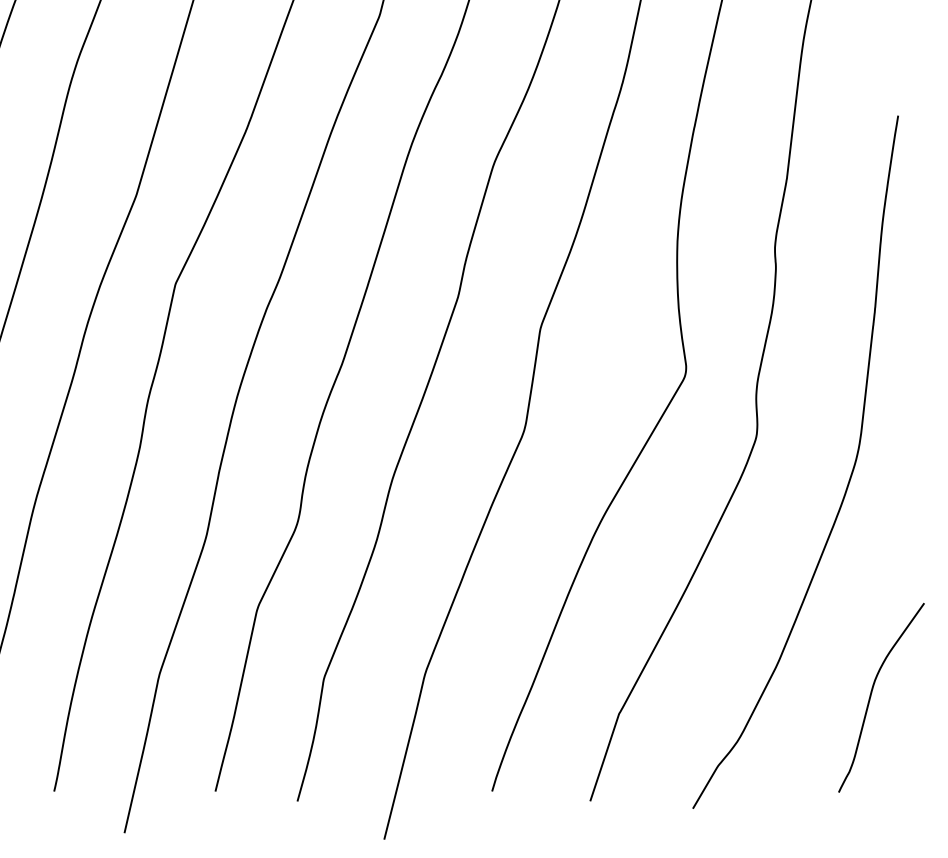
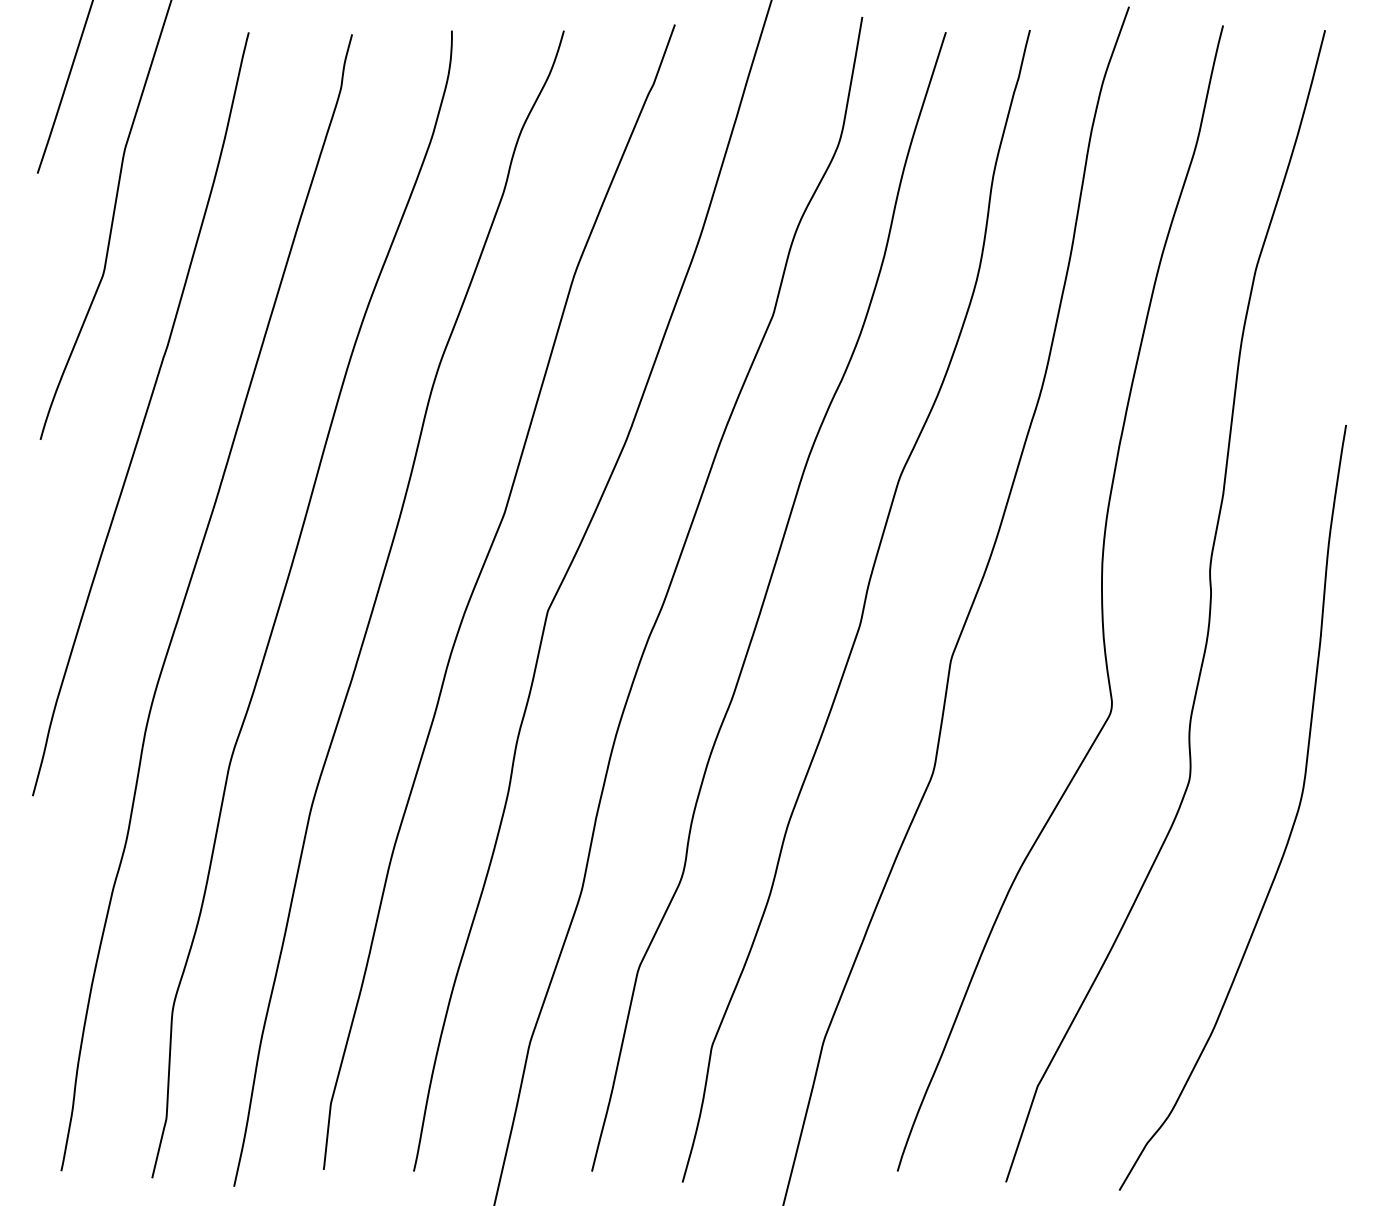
curve: (872, 693) -> (1317, 1063), removed

